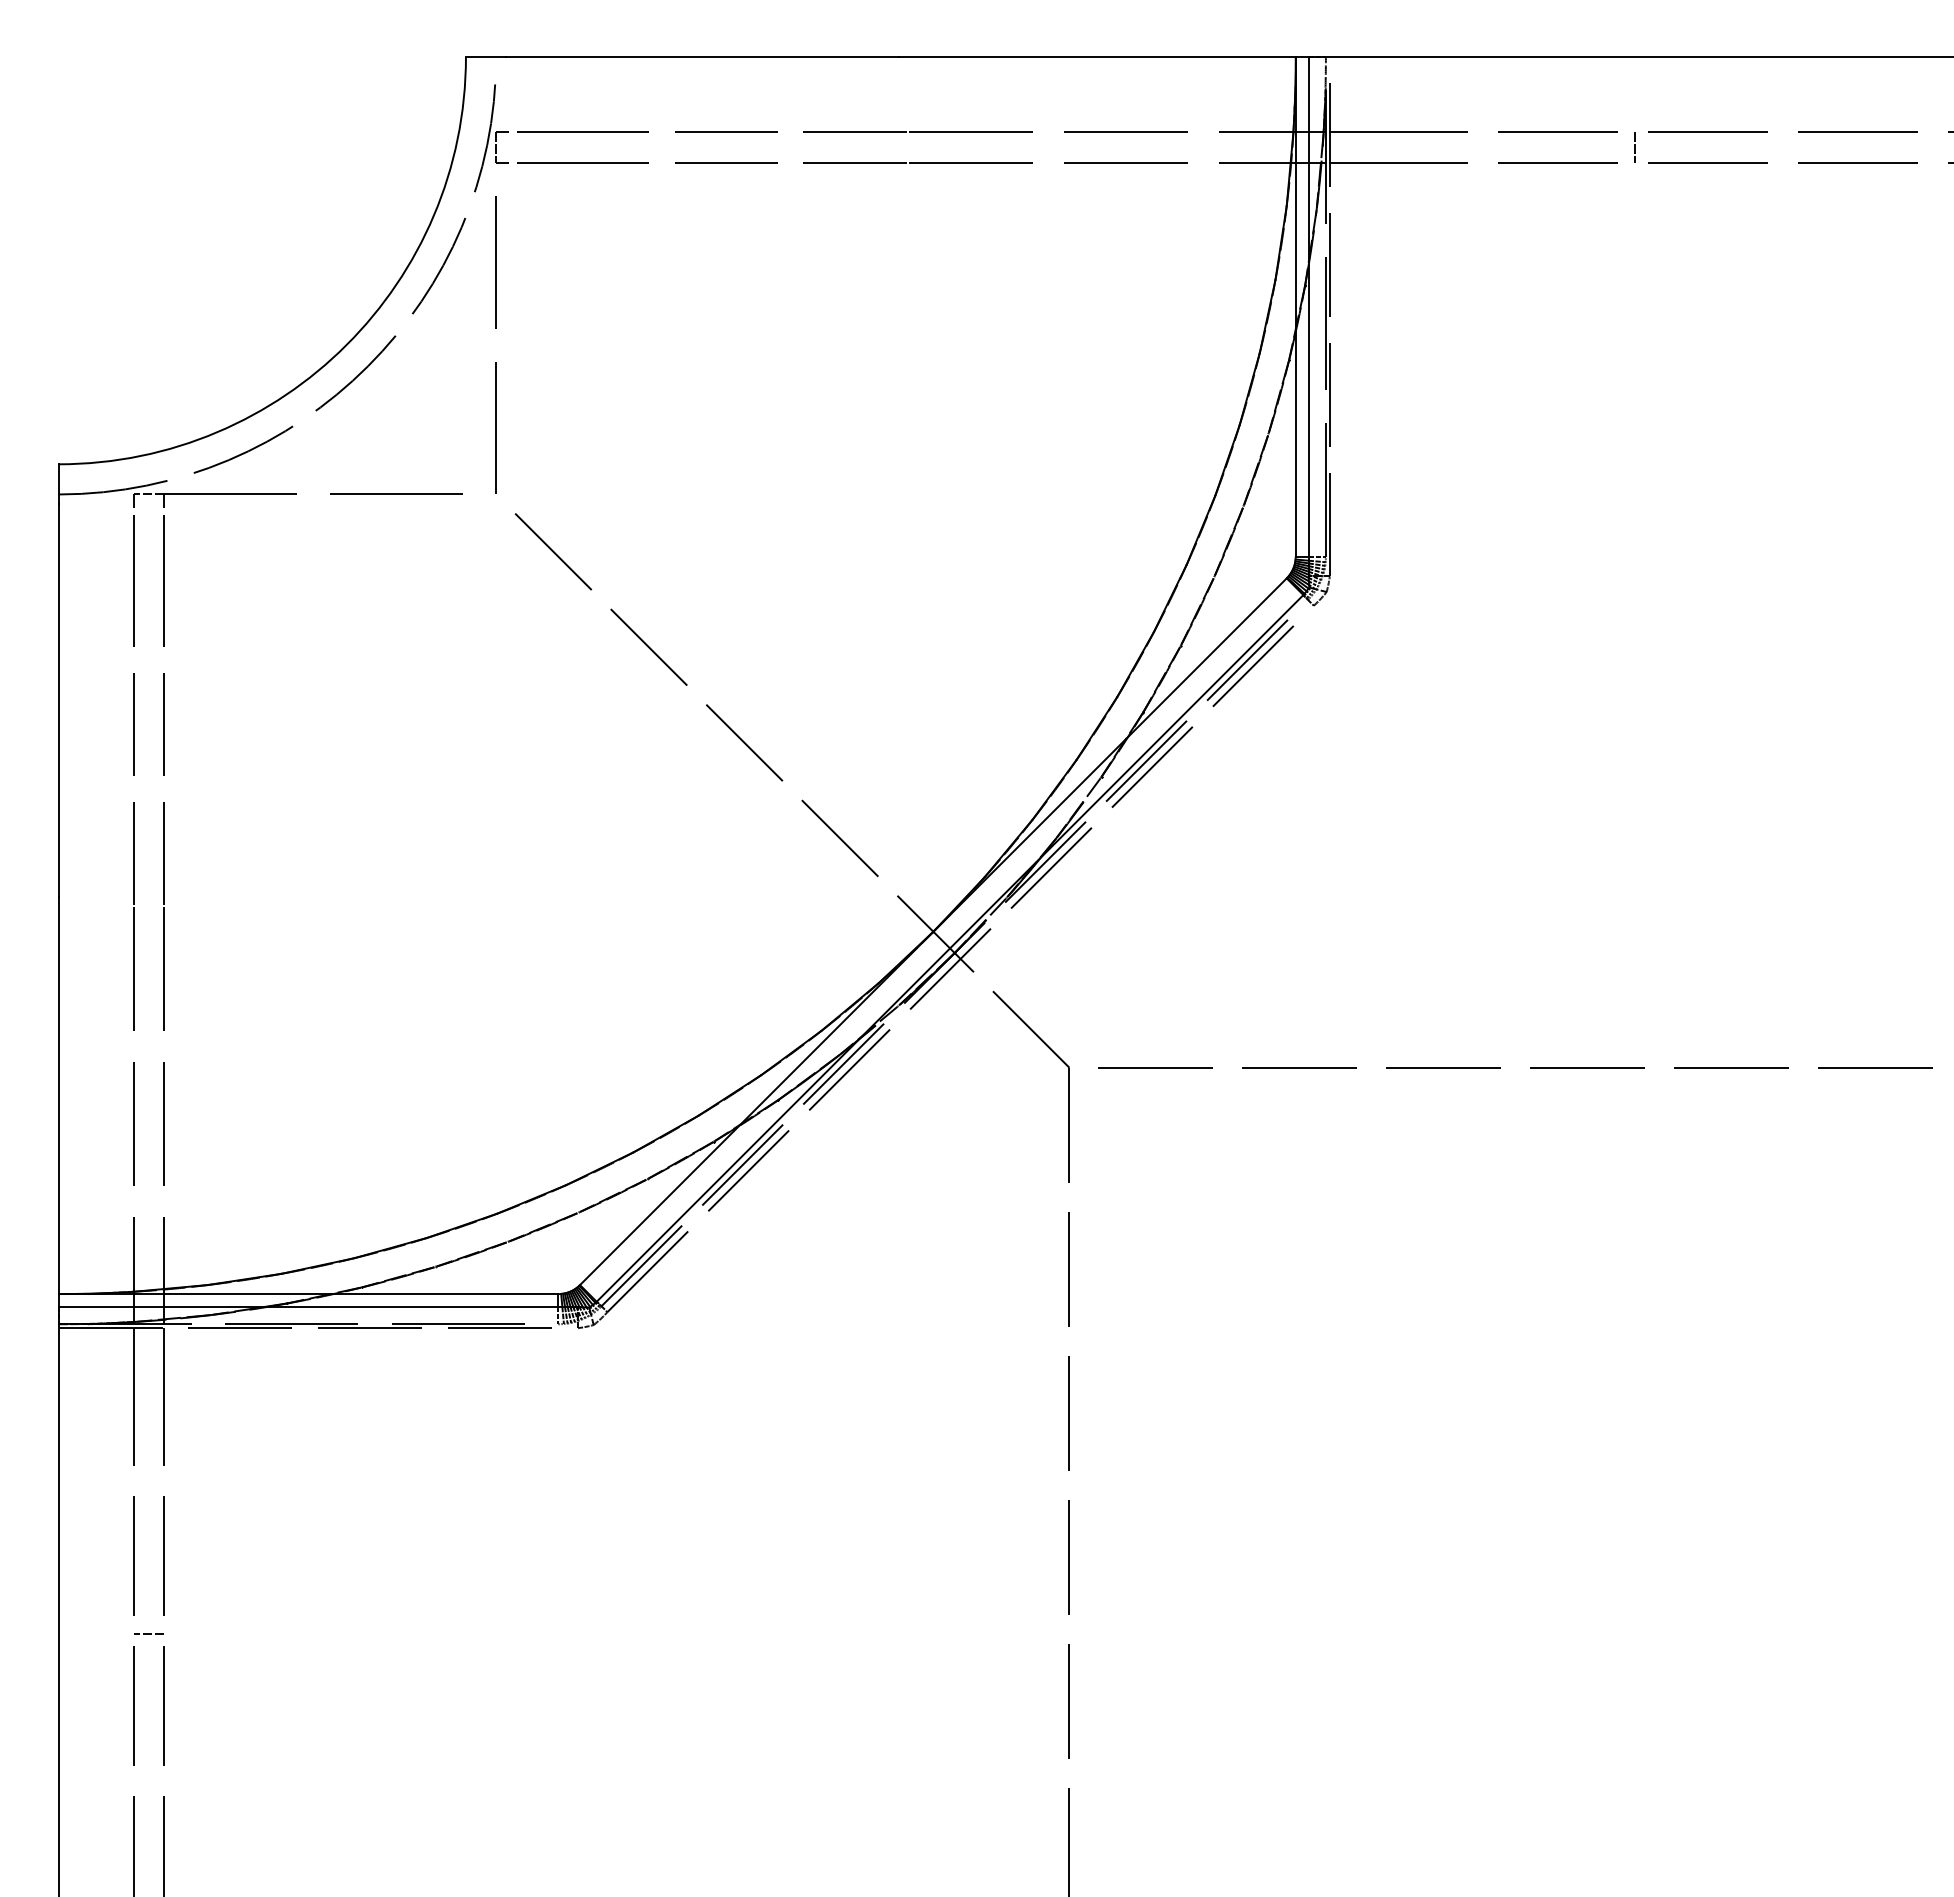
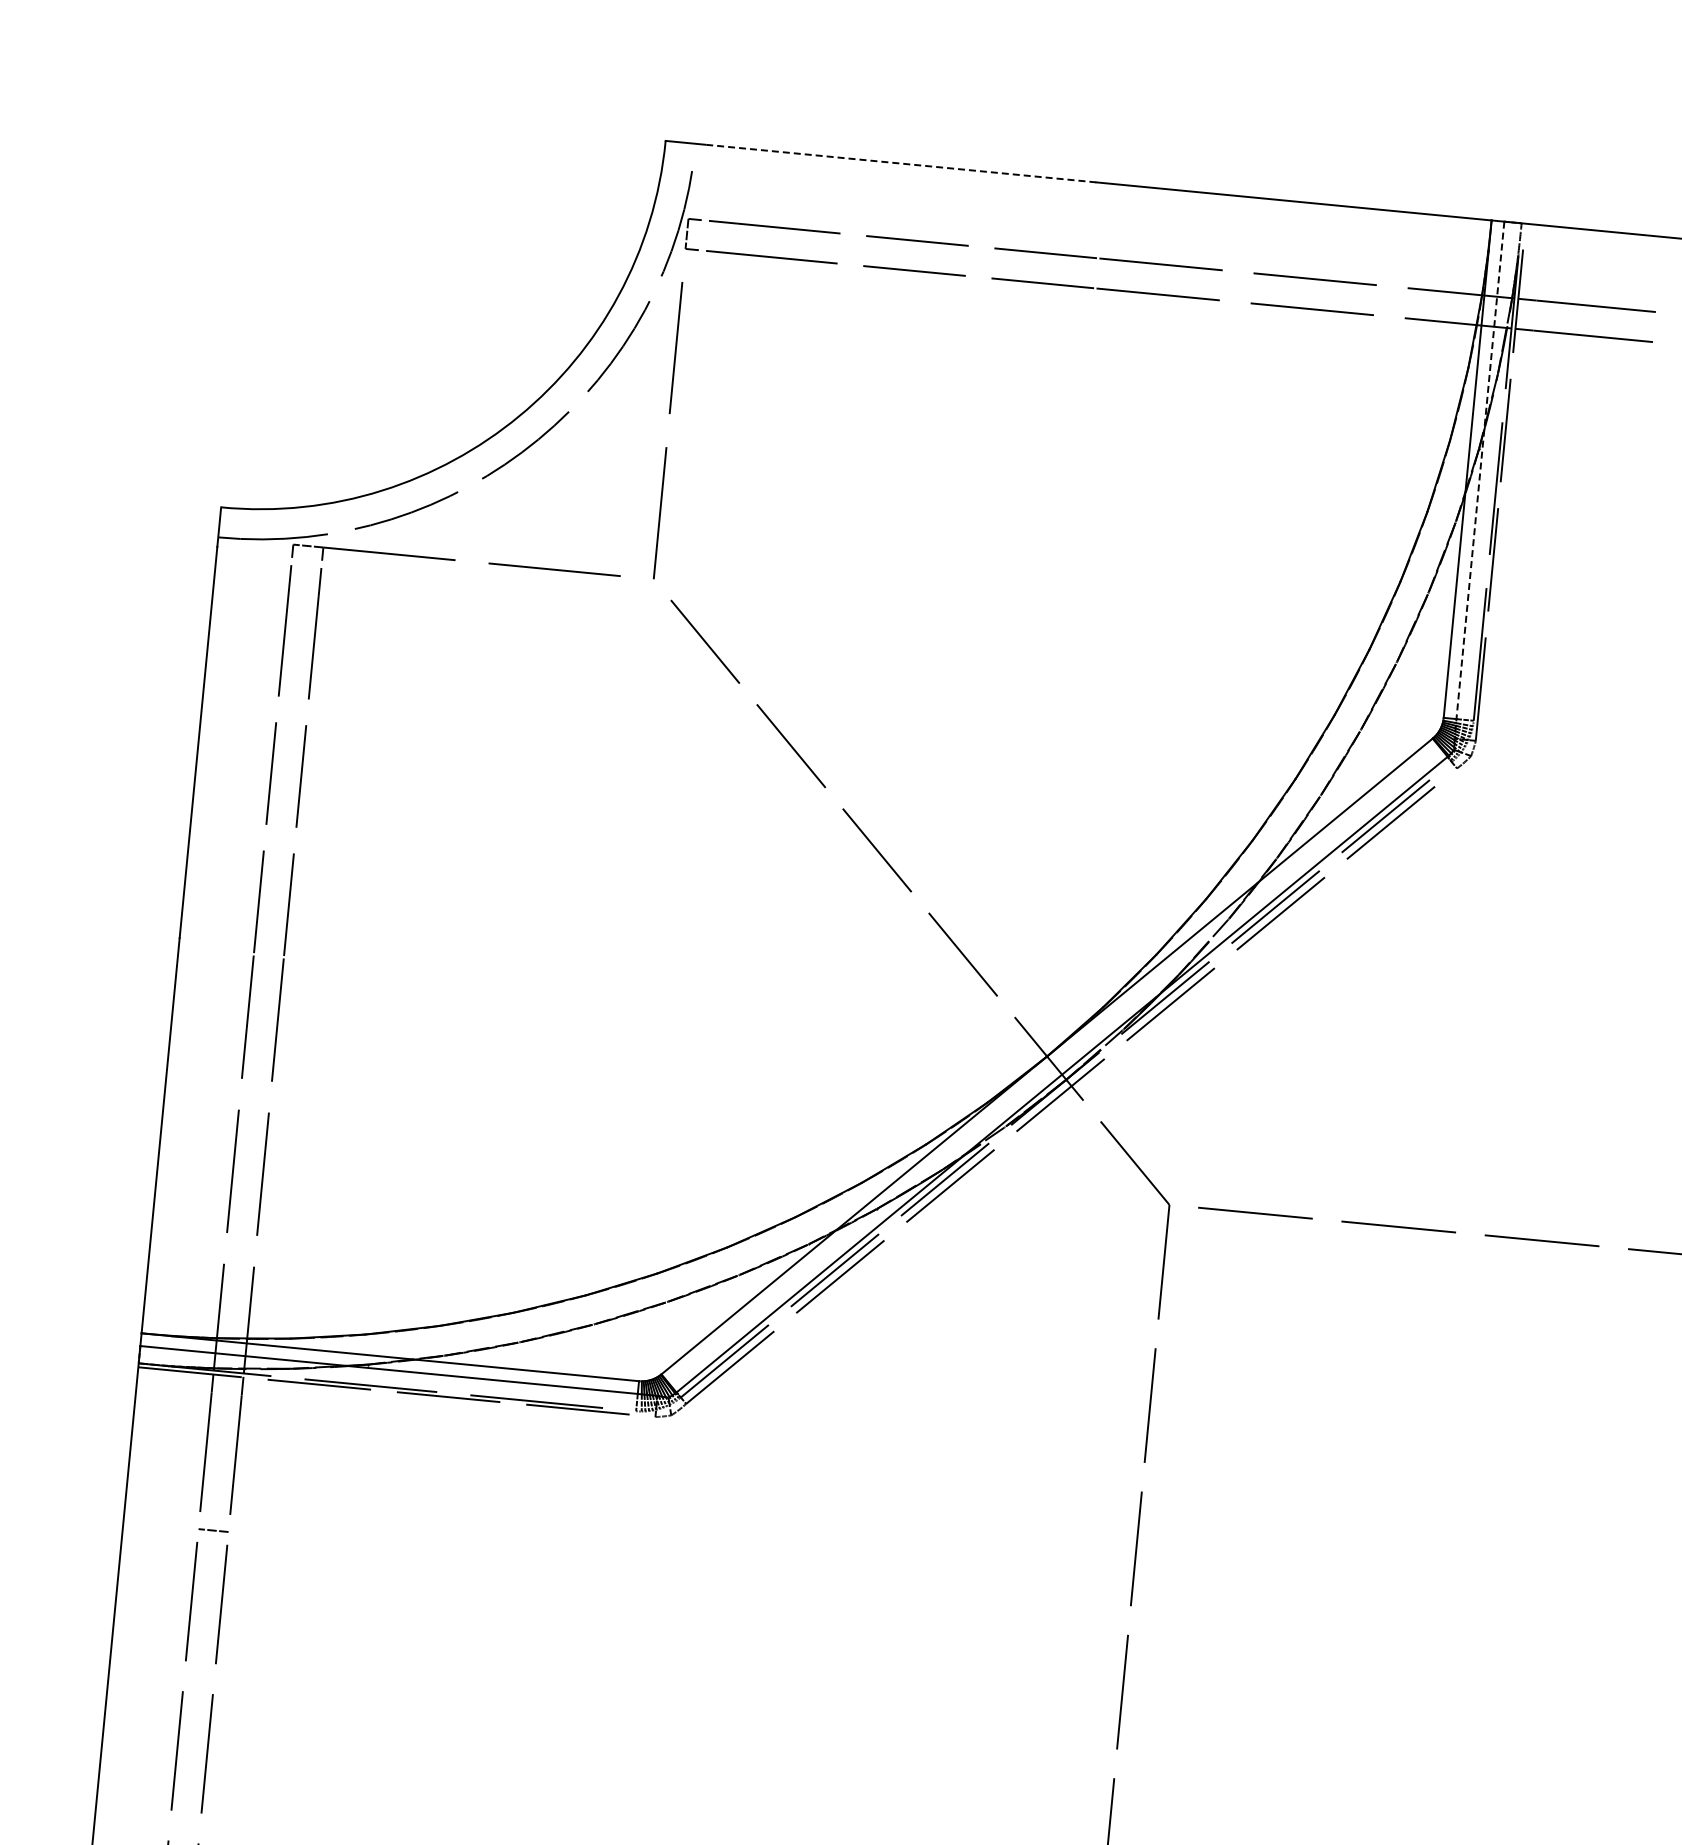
line: (701, 56) -> (900, 163), solid -> dashed
line: (1308, 316) -> (1479, 480), solid -> dashed
line: (148, 1633) -> (212, 1530), moved

